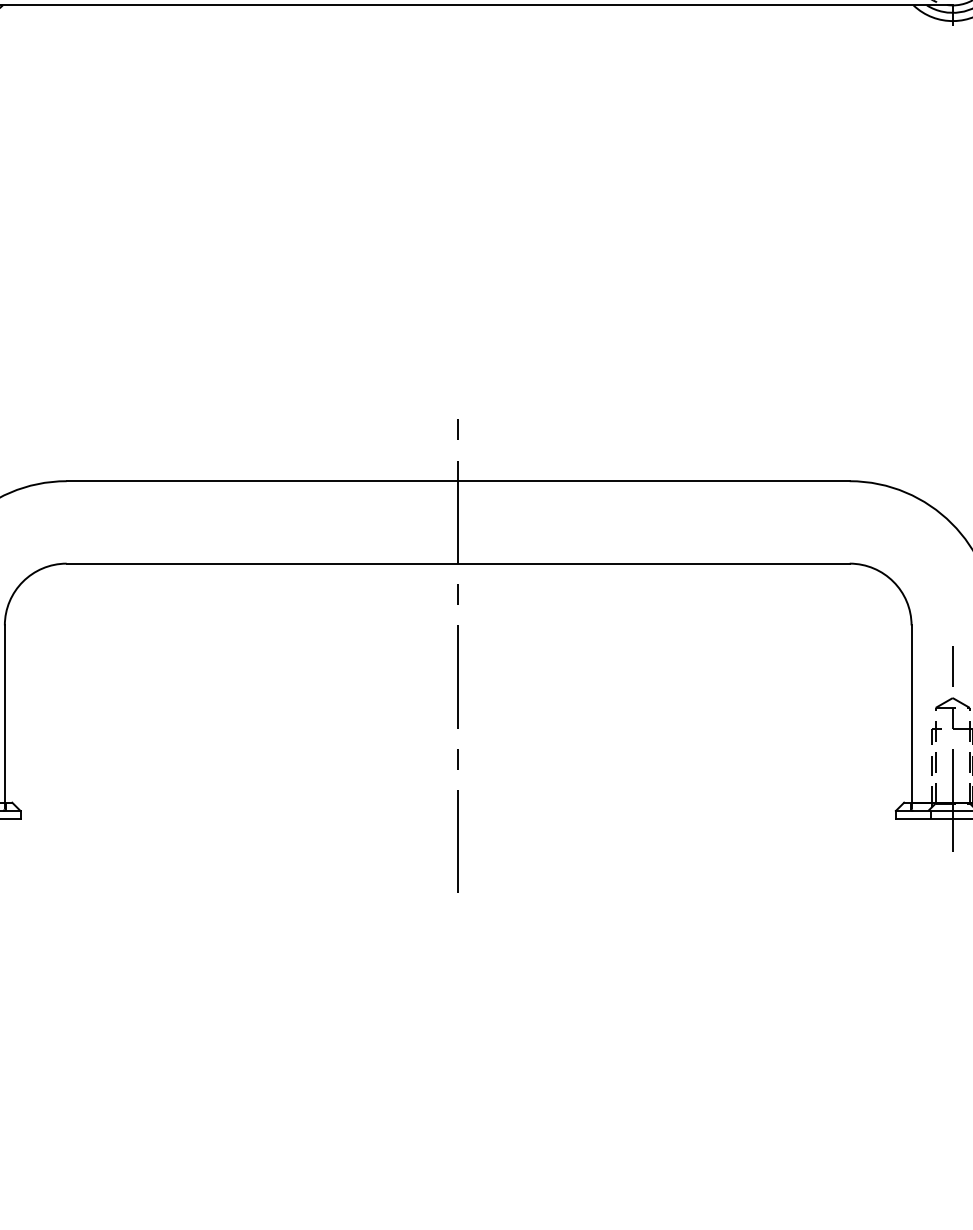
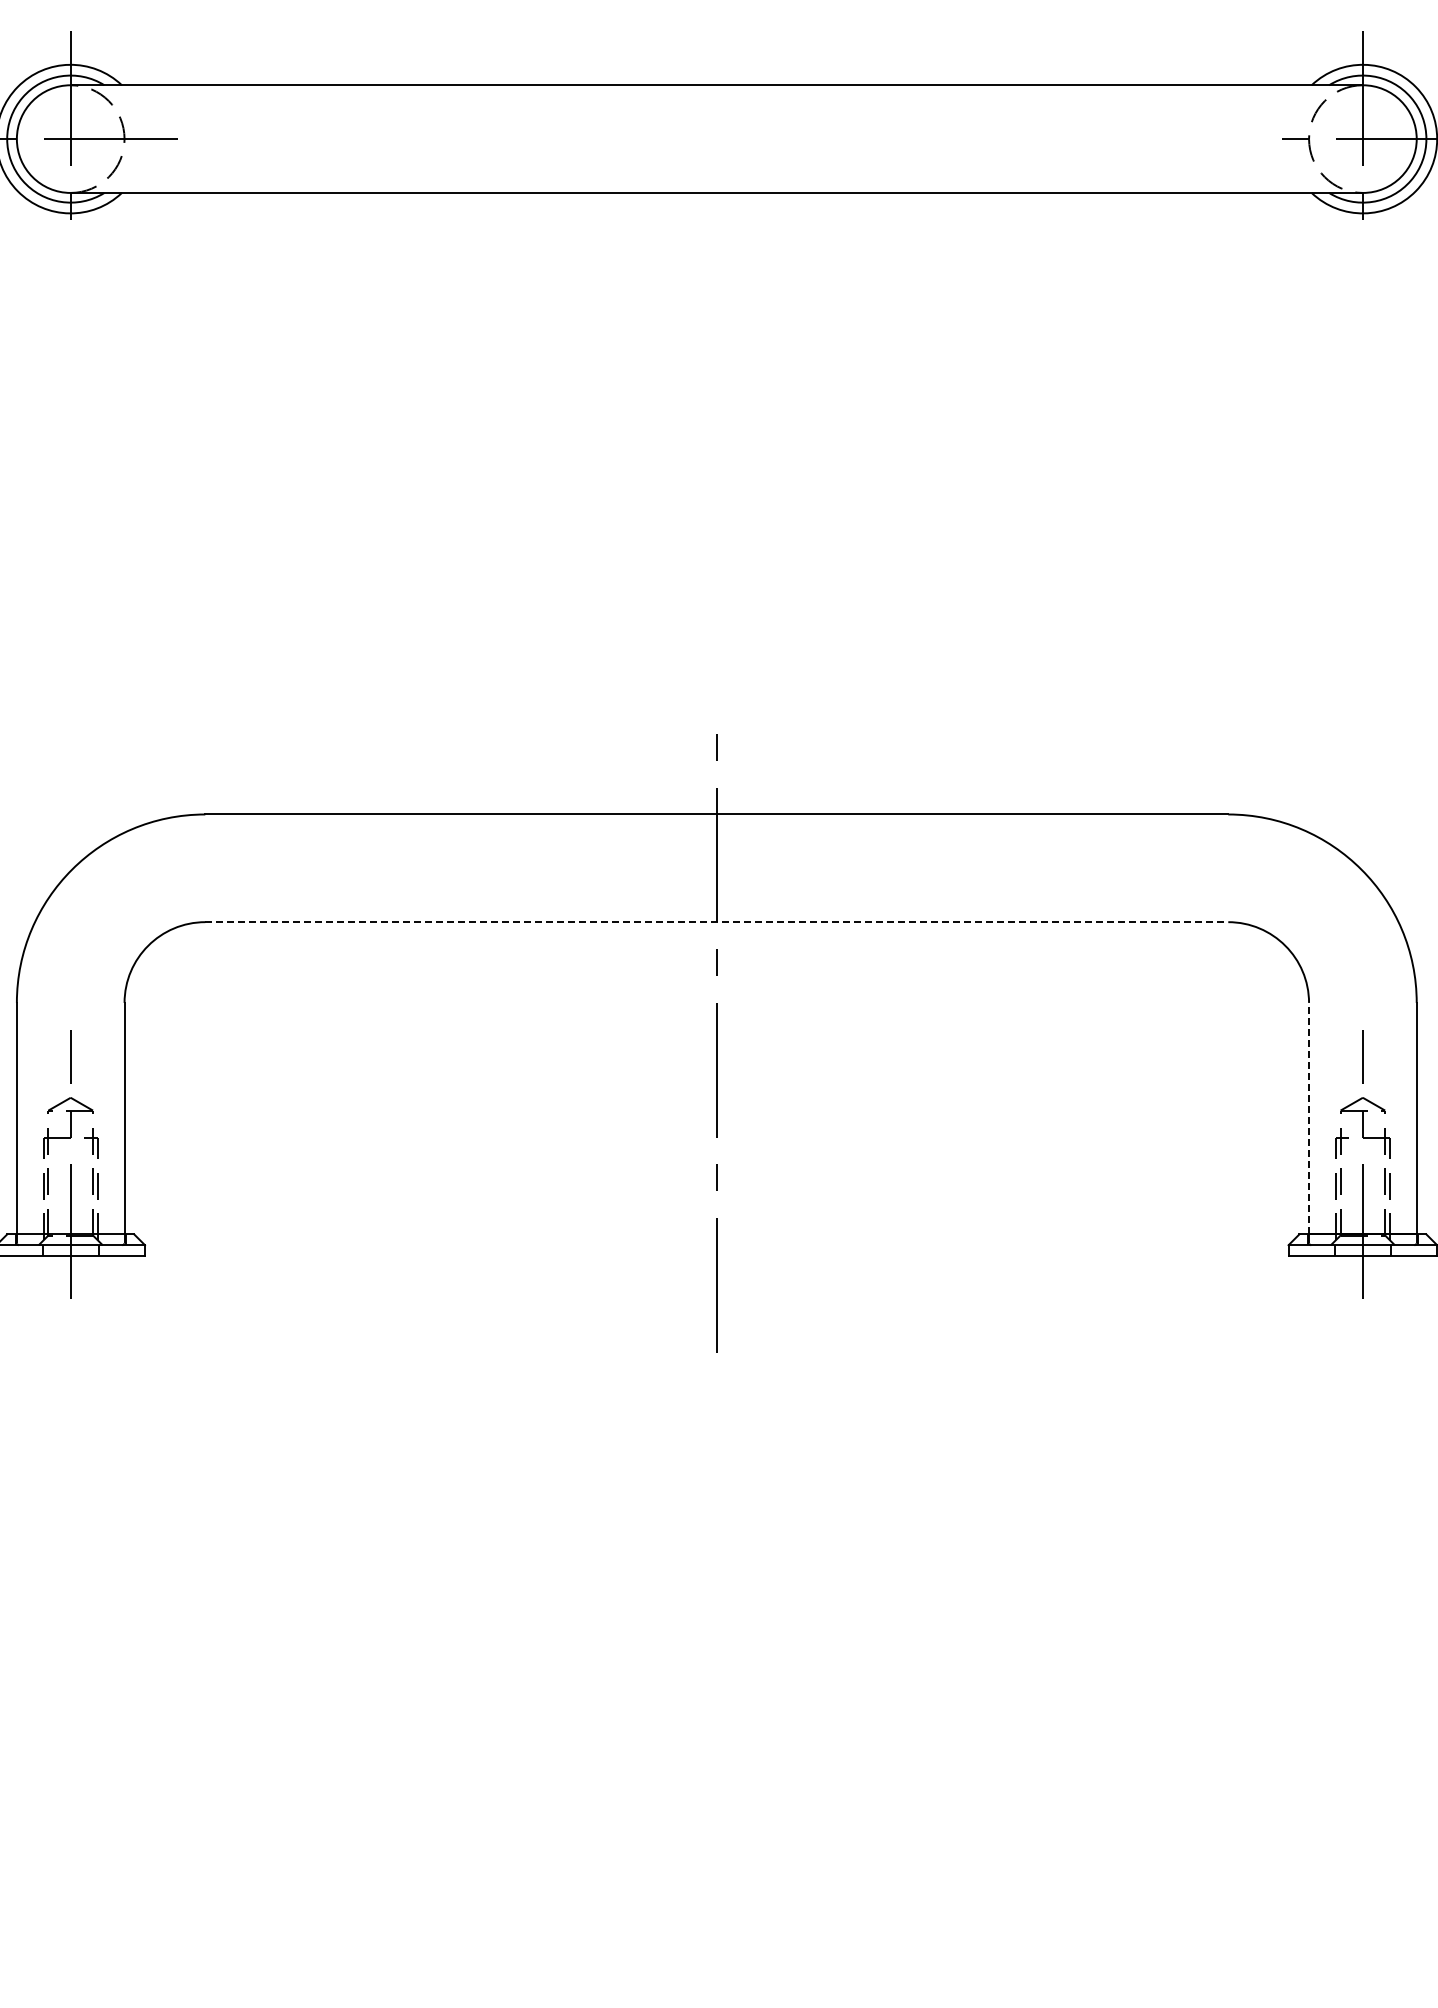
line: (458, 563) -> (717, 922), solid -> dashed
line: (911, 713) -> (1309, 1118), solid -> dashed

